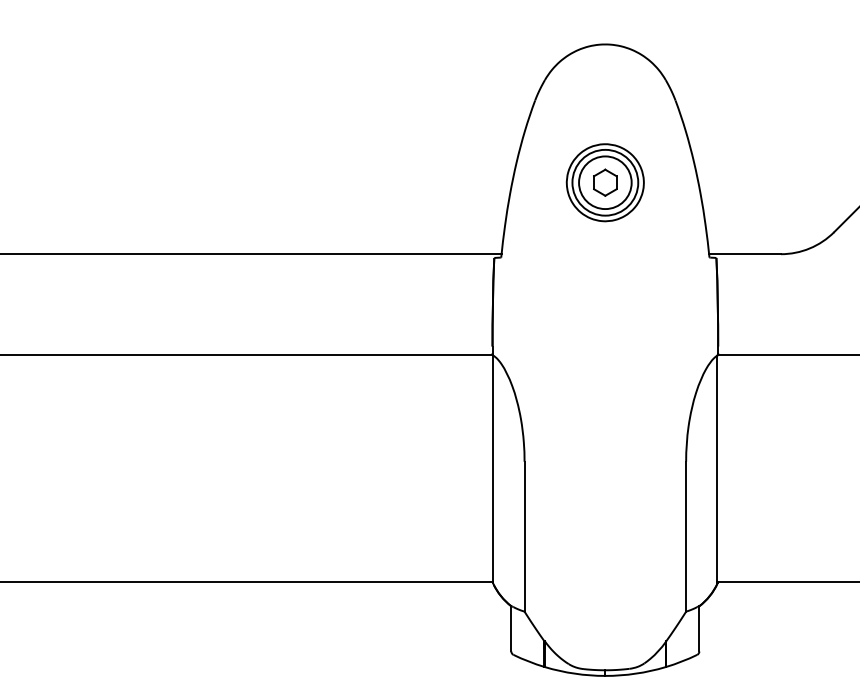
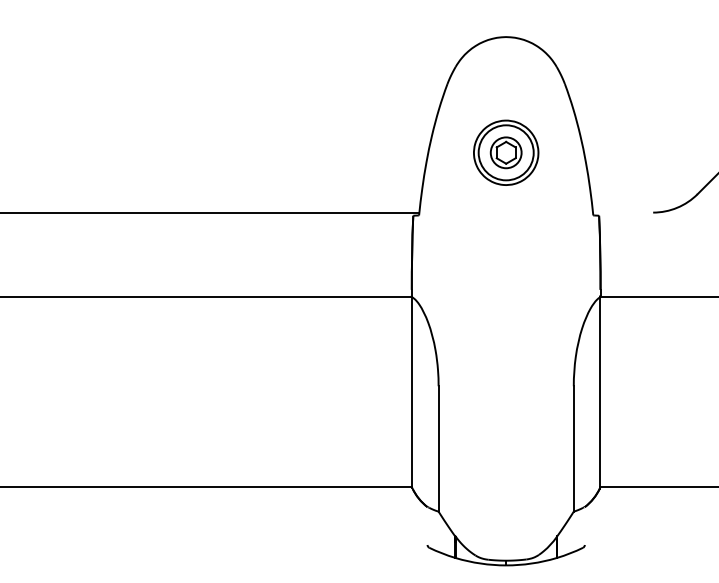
circle: (605, 182) -> (506, 152), size x0.7
line: (745, 254) -> (623, 212), removed
line: (511, 628) -> (427, 525), removed
line: (699, 628) -> (584, 525), removed

